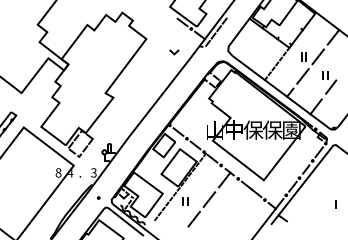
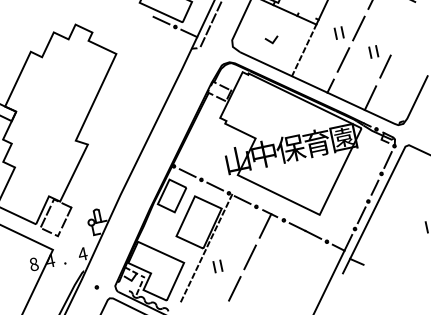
line: (174, 52) -> (272, 40), moved
text: (272, 129) -> (316, 142), 保 -> 育
text: (93, 172) -> (82, 253), 3 -> 4

